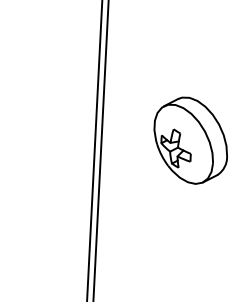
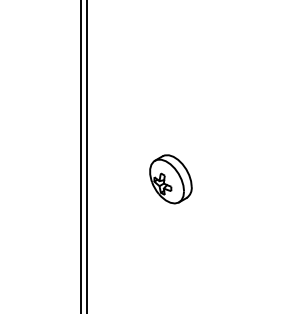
part: (190, 140) -> (170, 179), size x0.6

